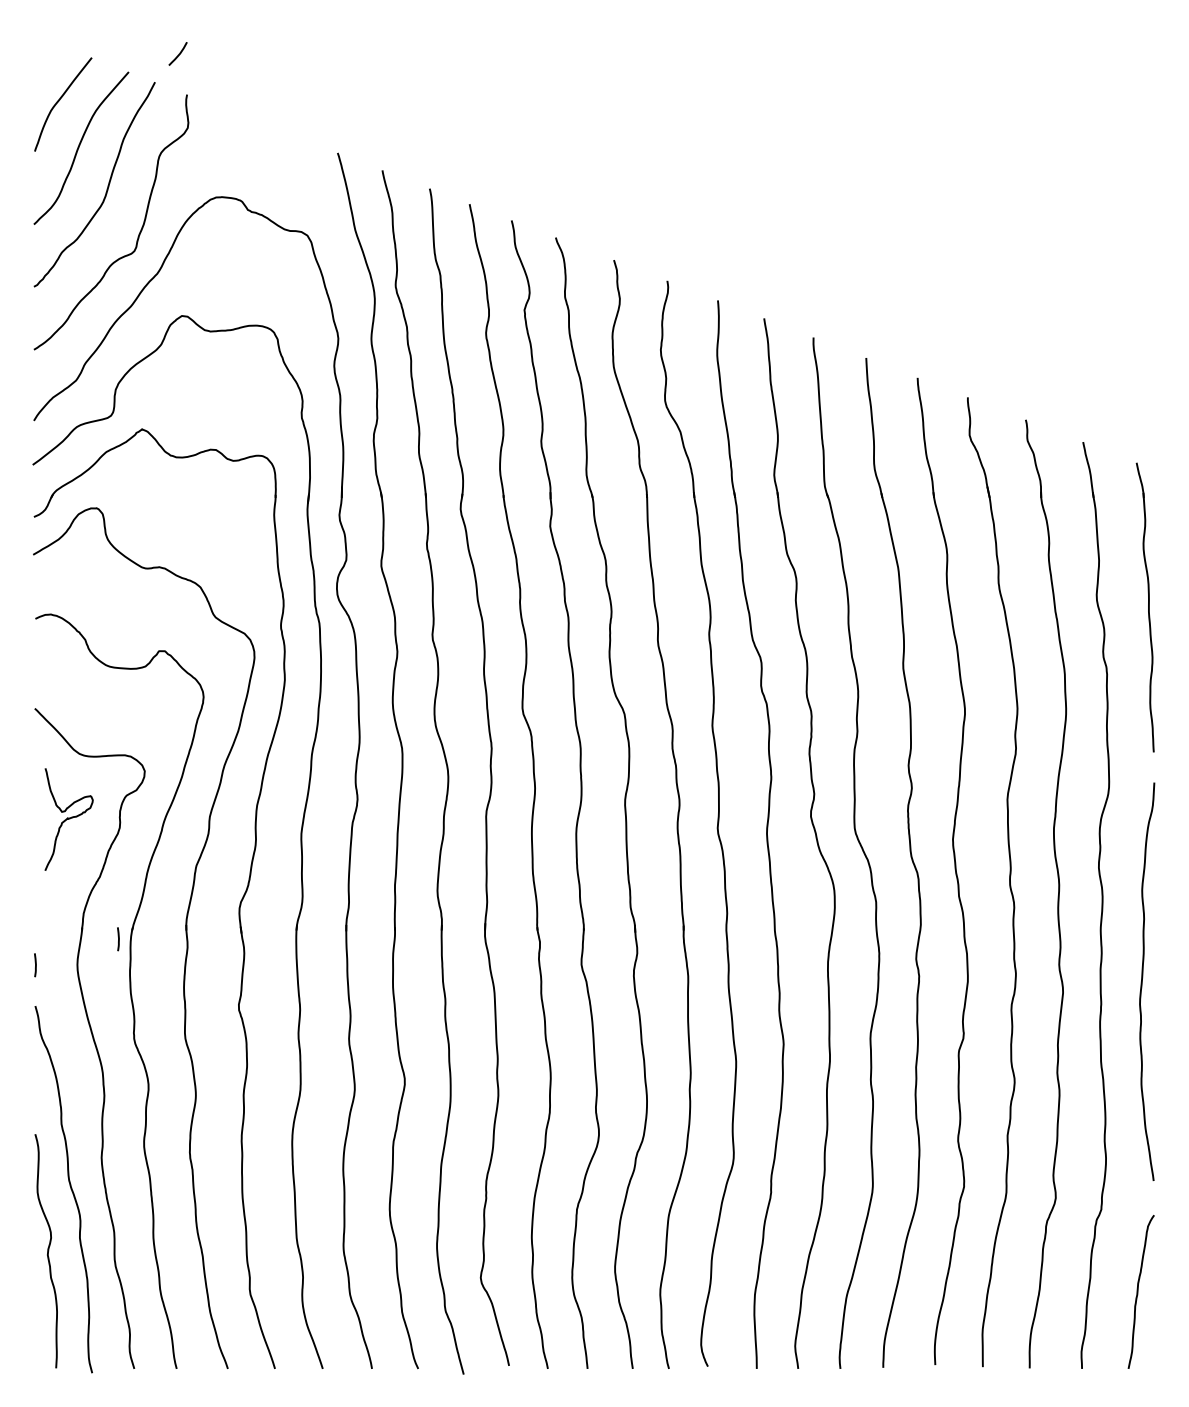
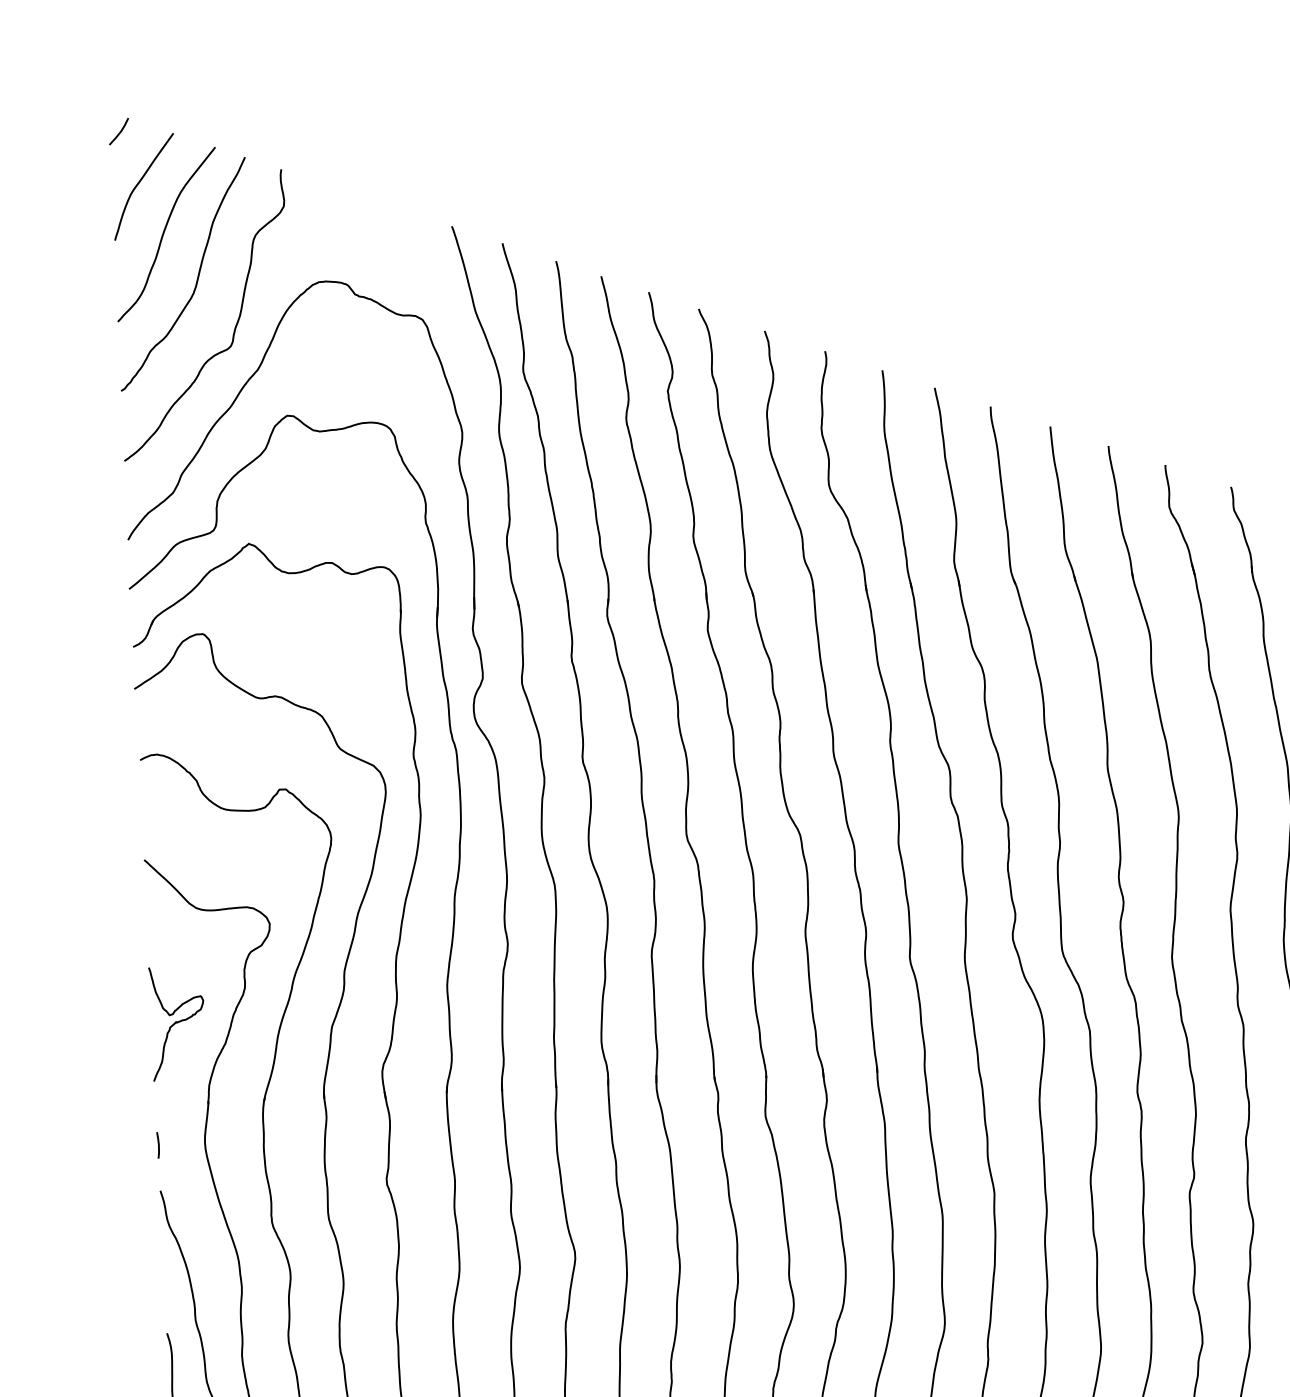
curve: (178, 54) -> (119, 132), moved
curve: (68, 819) -> (177, 1023), moved
line: (118, 939) -> (249, 1112), removed

